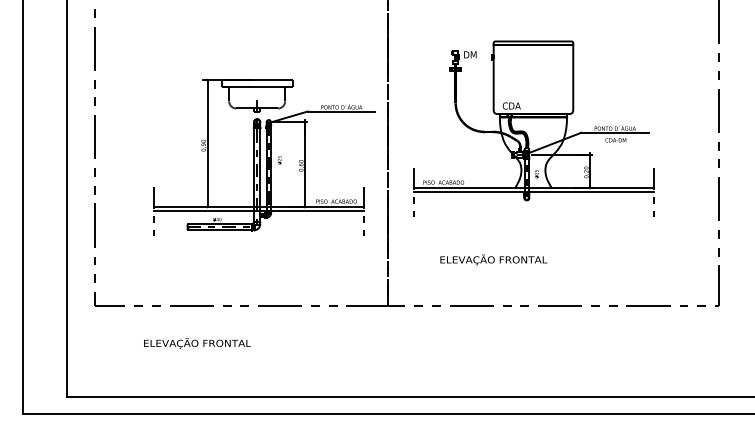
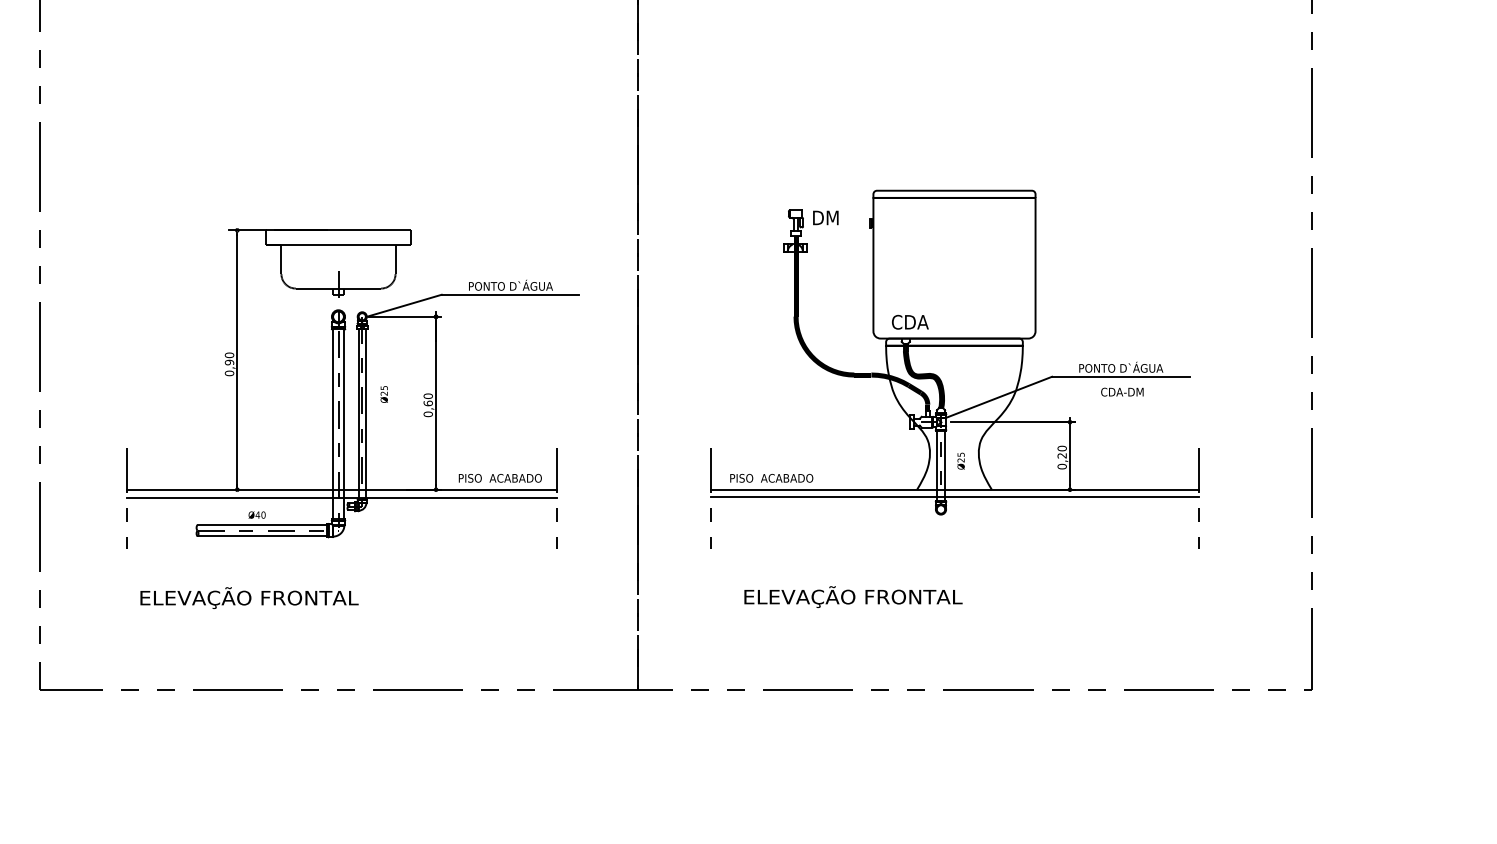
part: (533, 128) -> (954, 368), moved
part: (264, 156) -> (353, 386), moved
text: (197, 343) -> (249, 598), moved

